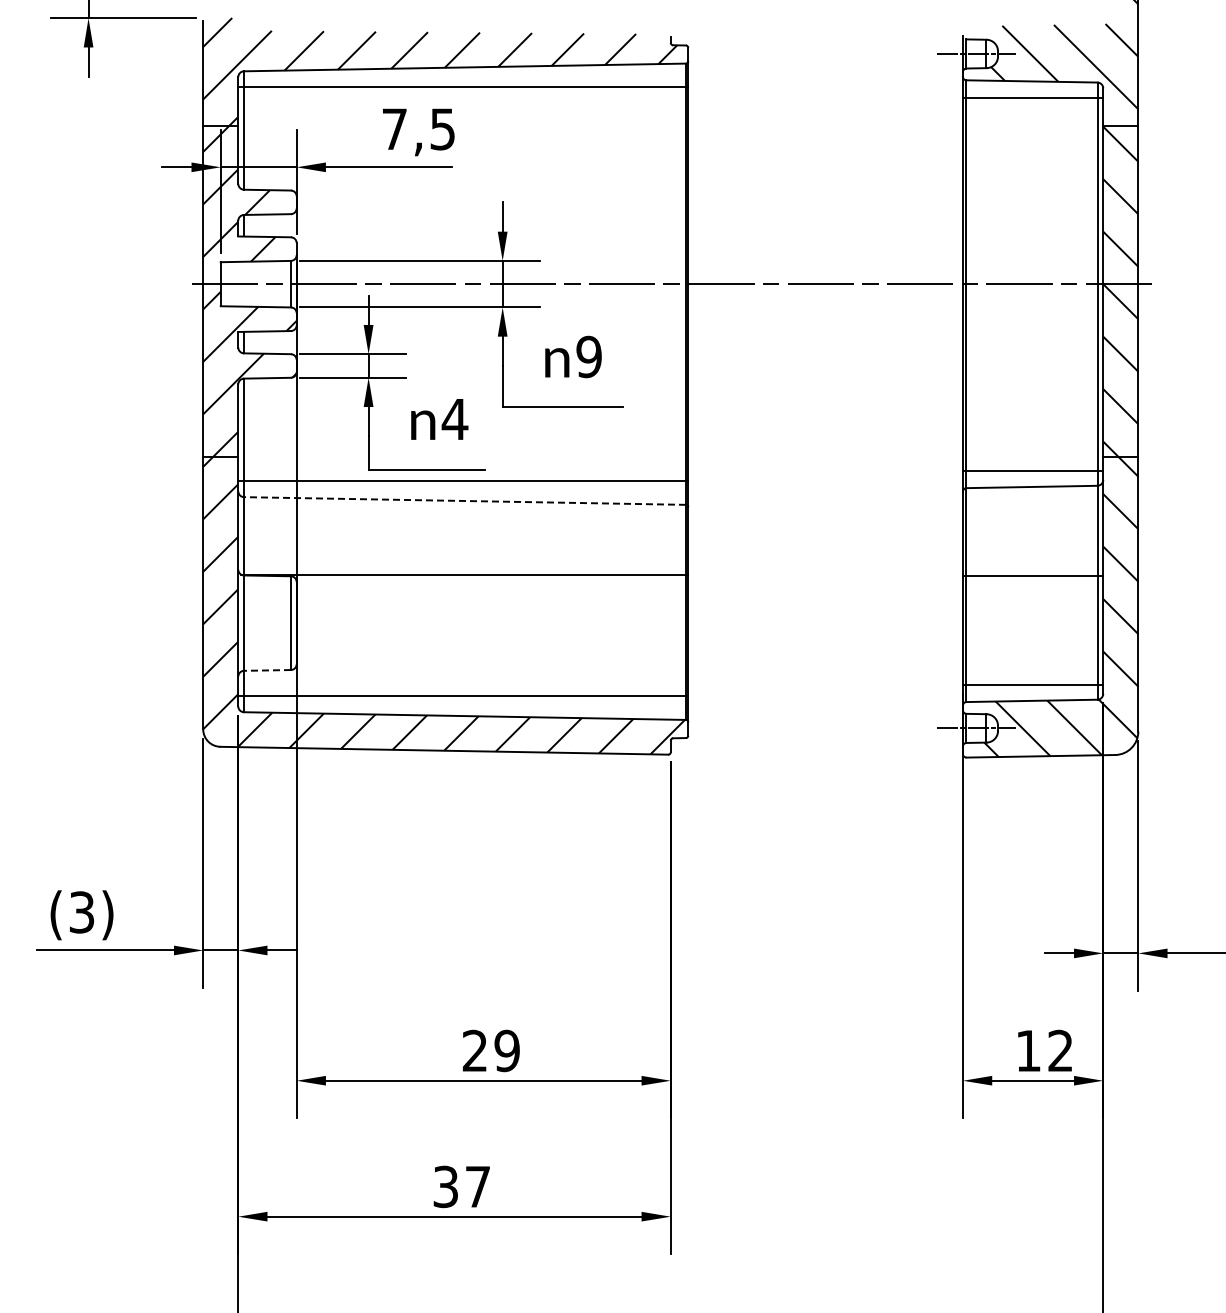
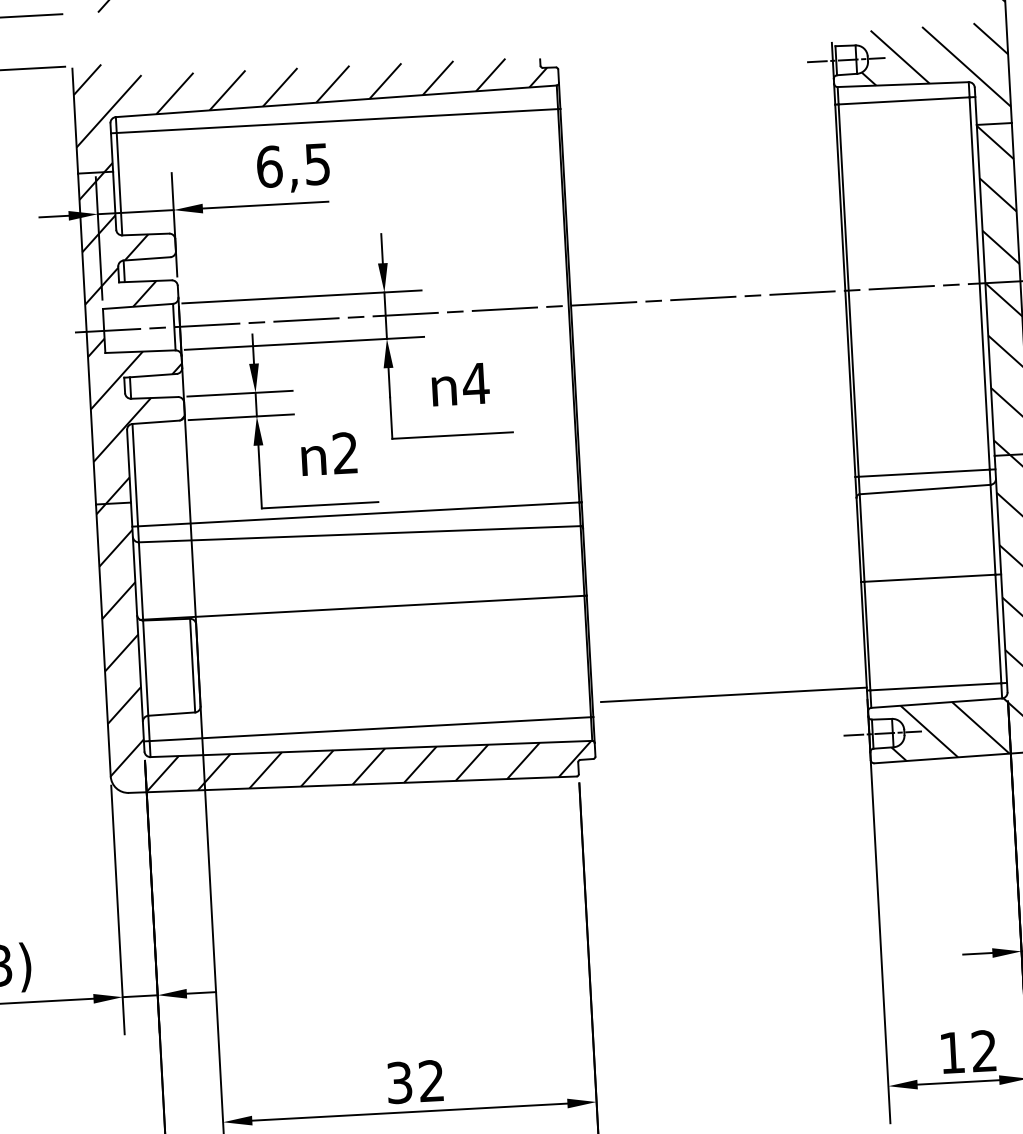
text: (394, 129) -> (269, 167), 7,5 -> 6,5
text: (588, 356) -> (475, 383), 9 -> 4
text: (454, 418) -> (344, 452), 4 -> 2
line: (464, 501) -> (359, 534), dashed -> solid
line: (266, 670) -> (170, 714), dashed -> solid
line: (829, 681) -> (733, 694), added
text: (490, 1050) -> (414, 1081), 29 -> 32

